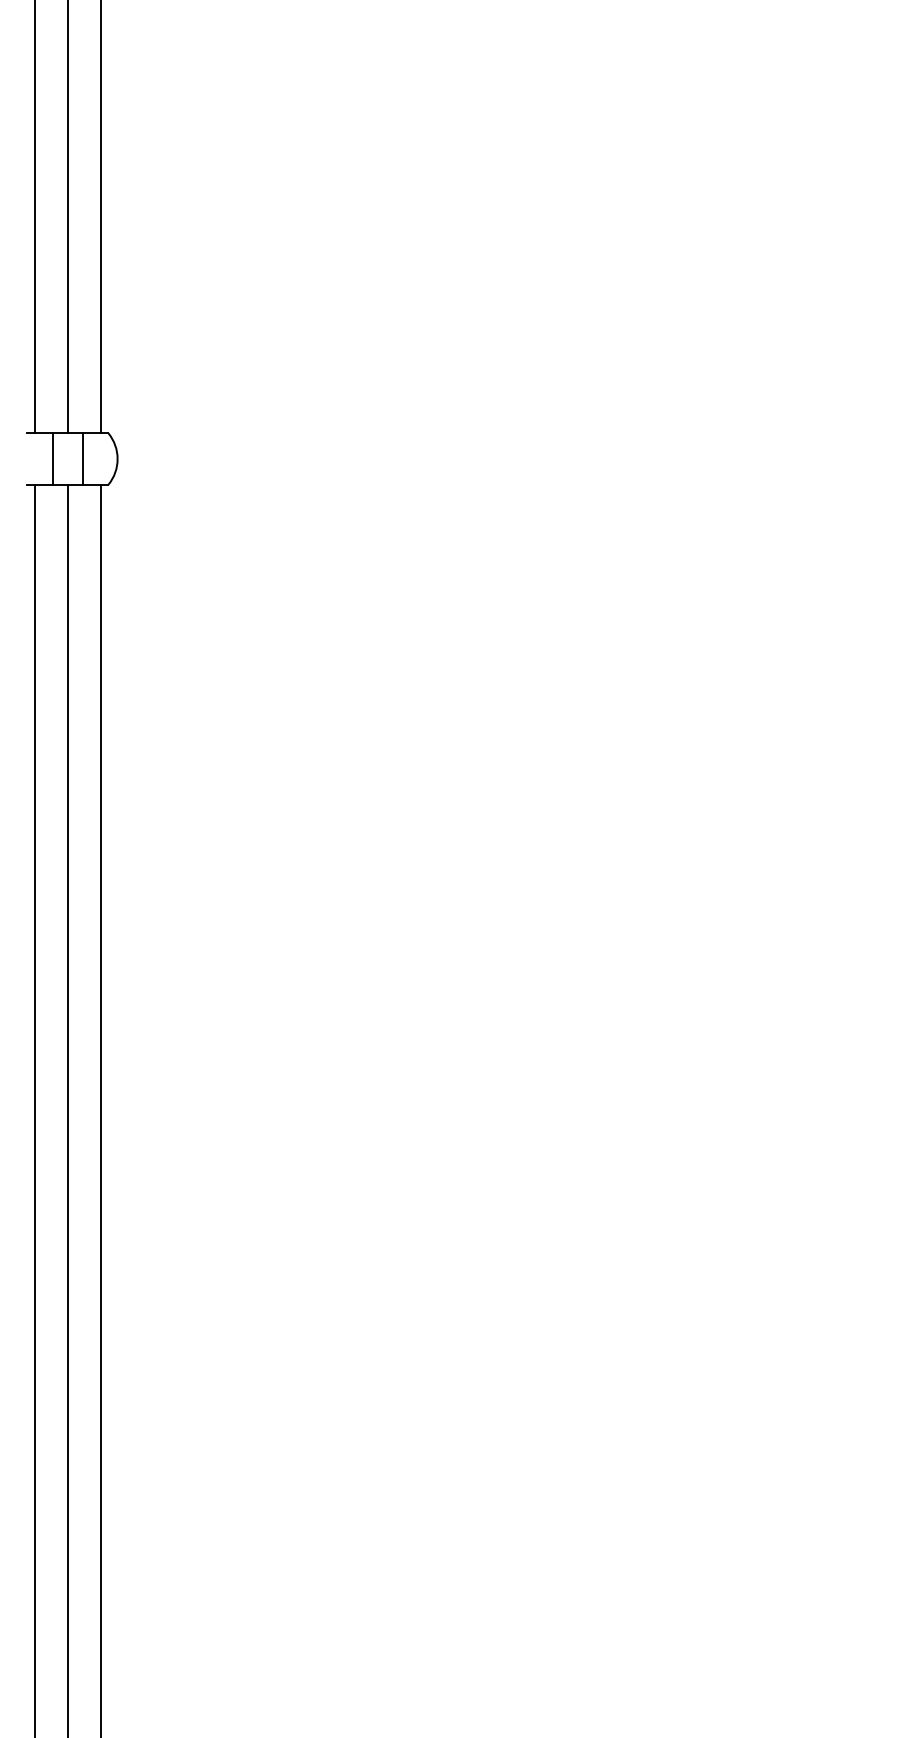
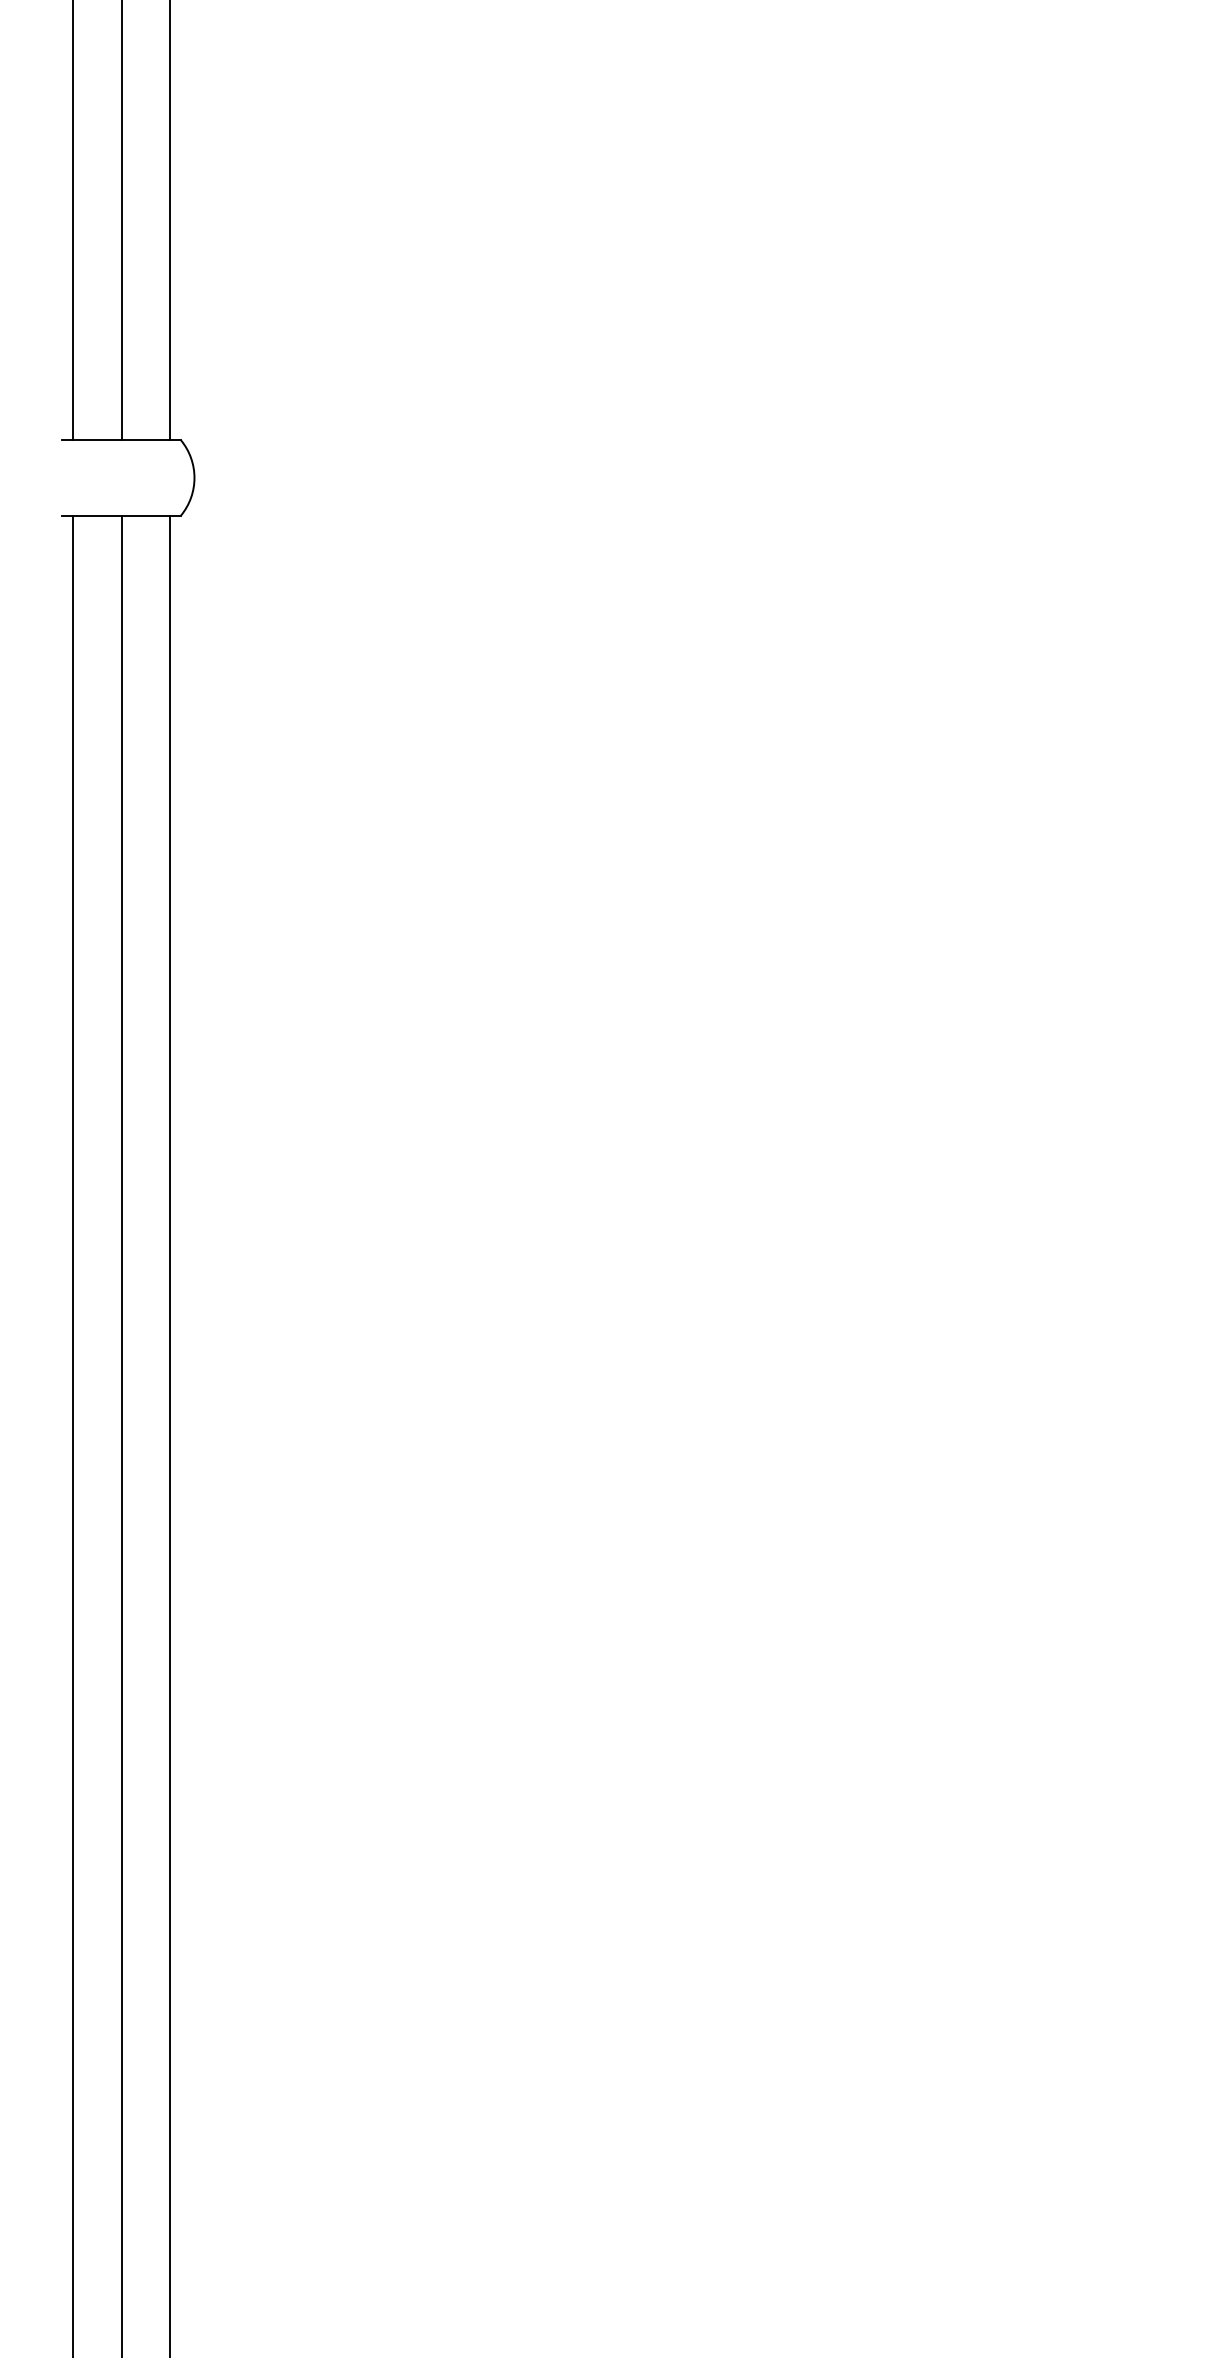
line: (53, 458) -> (100, 477), removed
line: (82, 458) -> (143, 477), removed

